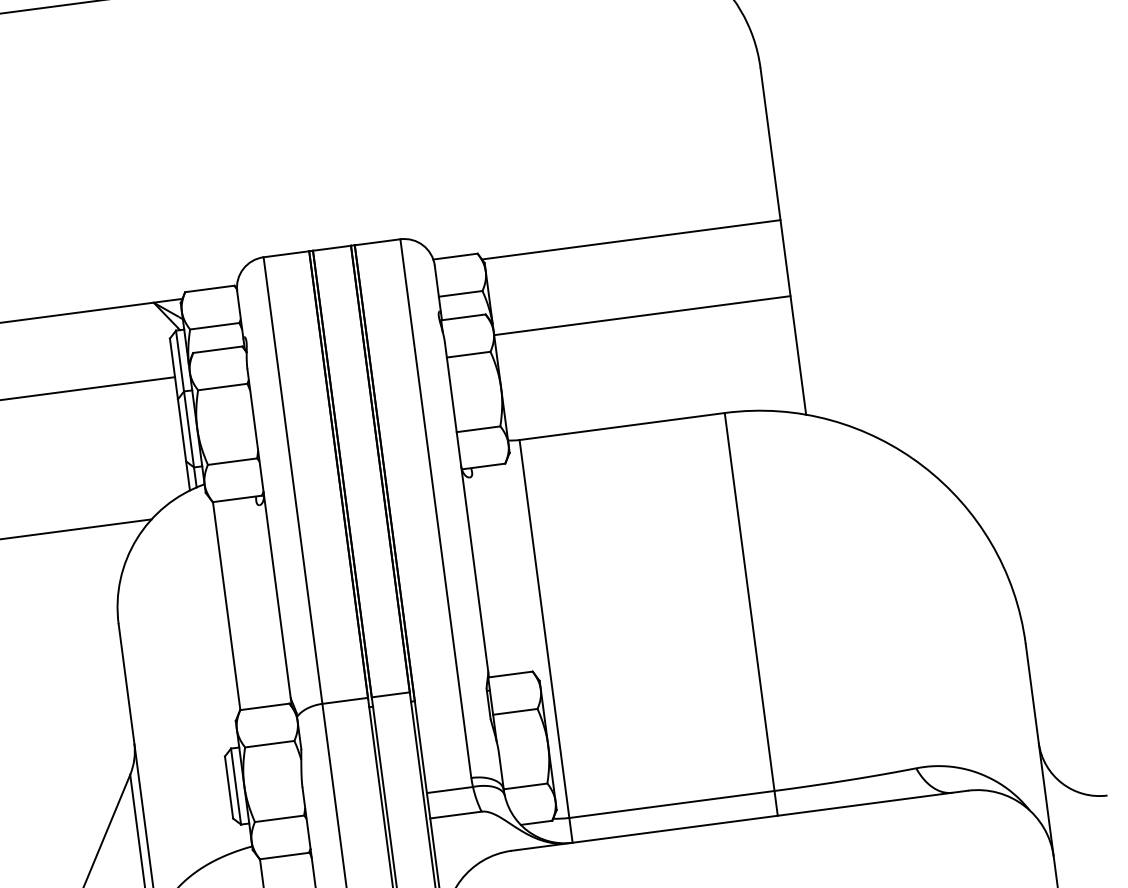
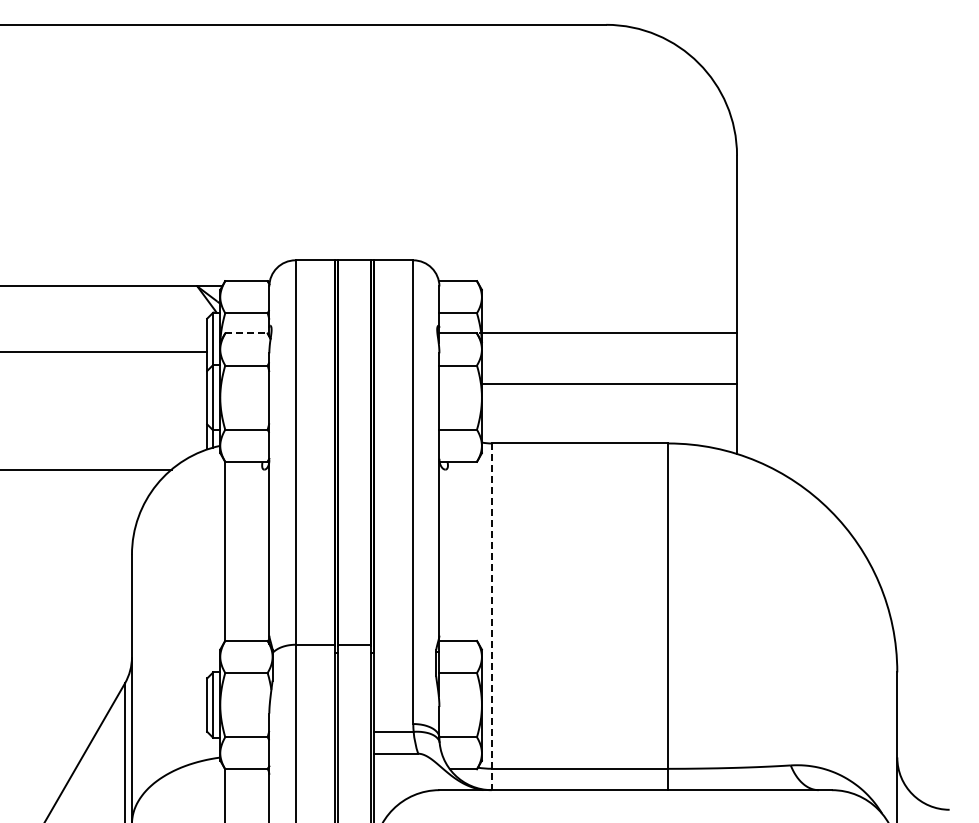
line: (631, 239) -> (608, 333), moved
line: (642, 315) -> (609, 383), moved
line: (217, 349) -> (246, 333), solid -> dashed
line: (545, 642) -> (491, 617), solid -> dashed

